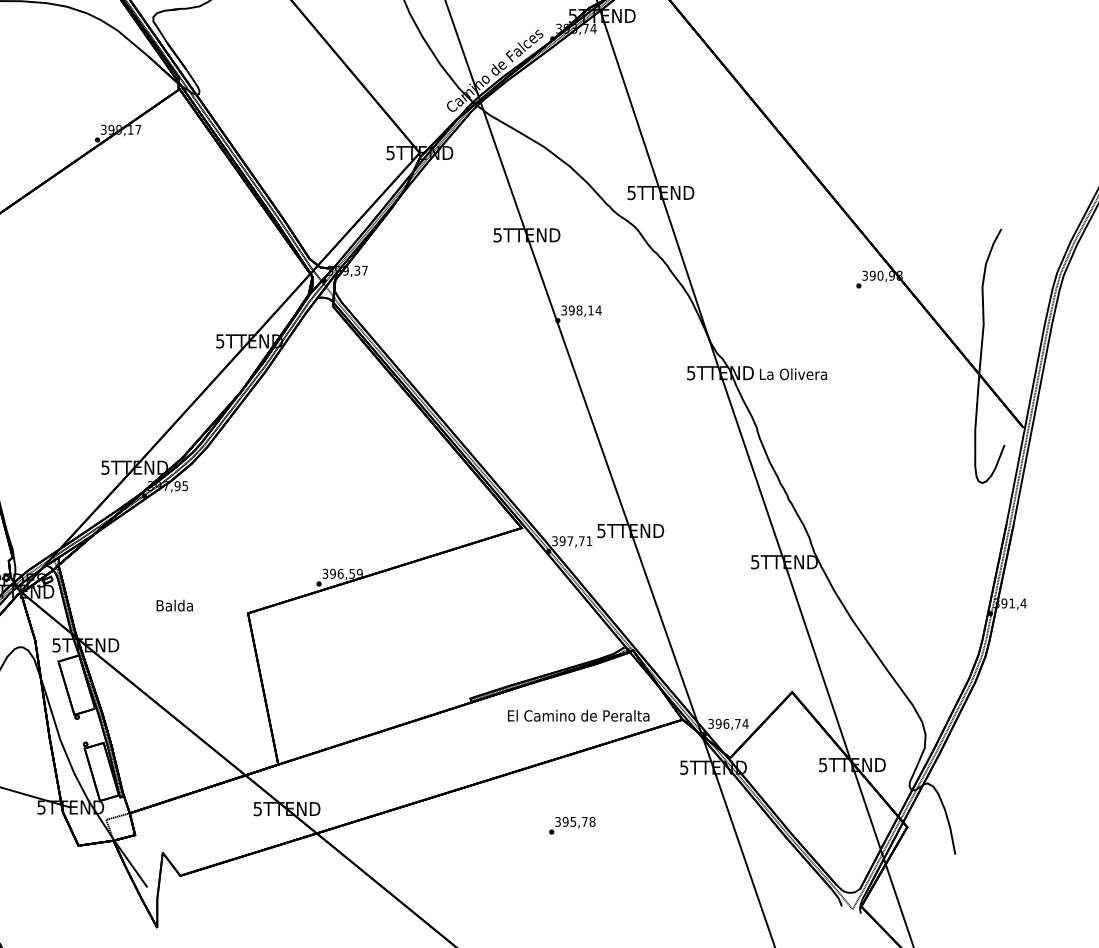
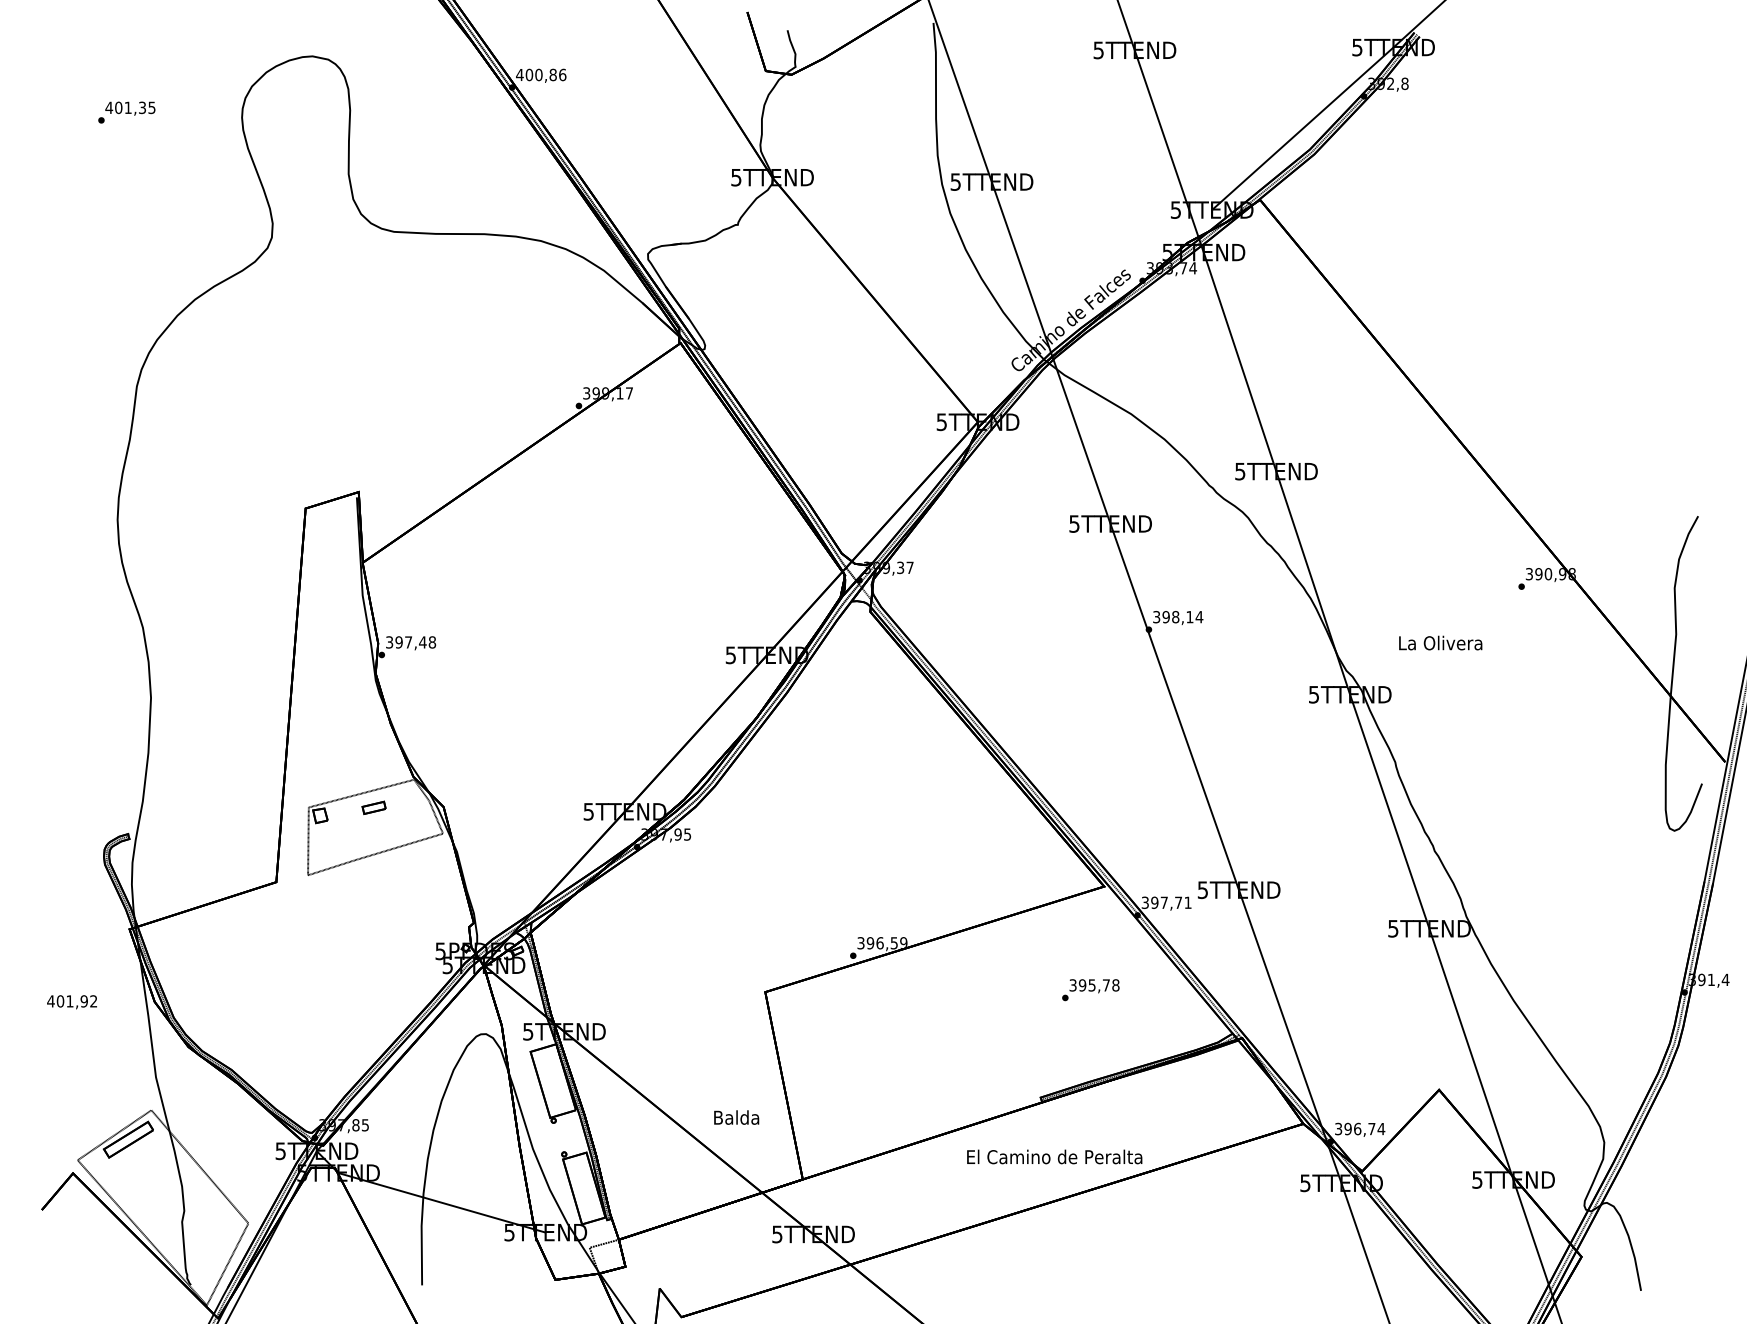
text: (793, 373) -> (1440, 642), moved
text: (174, 605) -> (736, 1117), moved
text: (578, 715) -> (1054, 1156), moved
text: (572, 826) -> (1090, 990), moved

